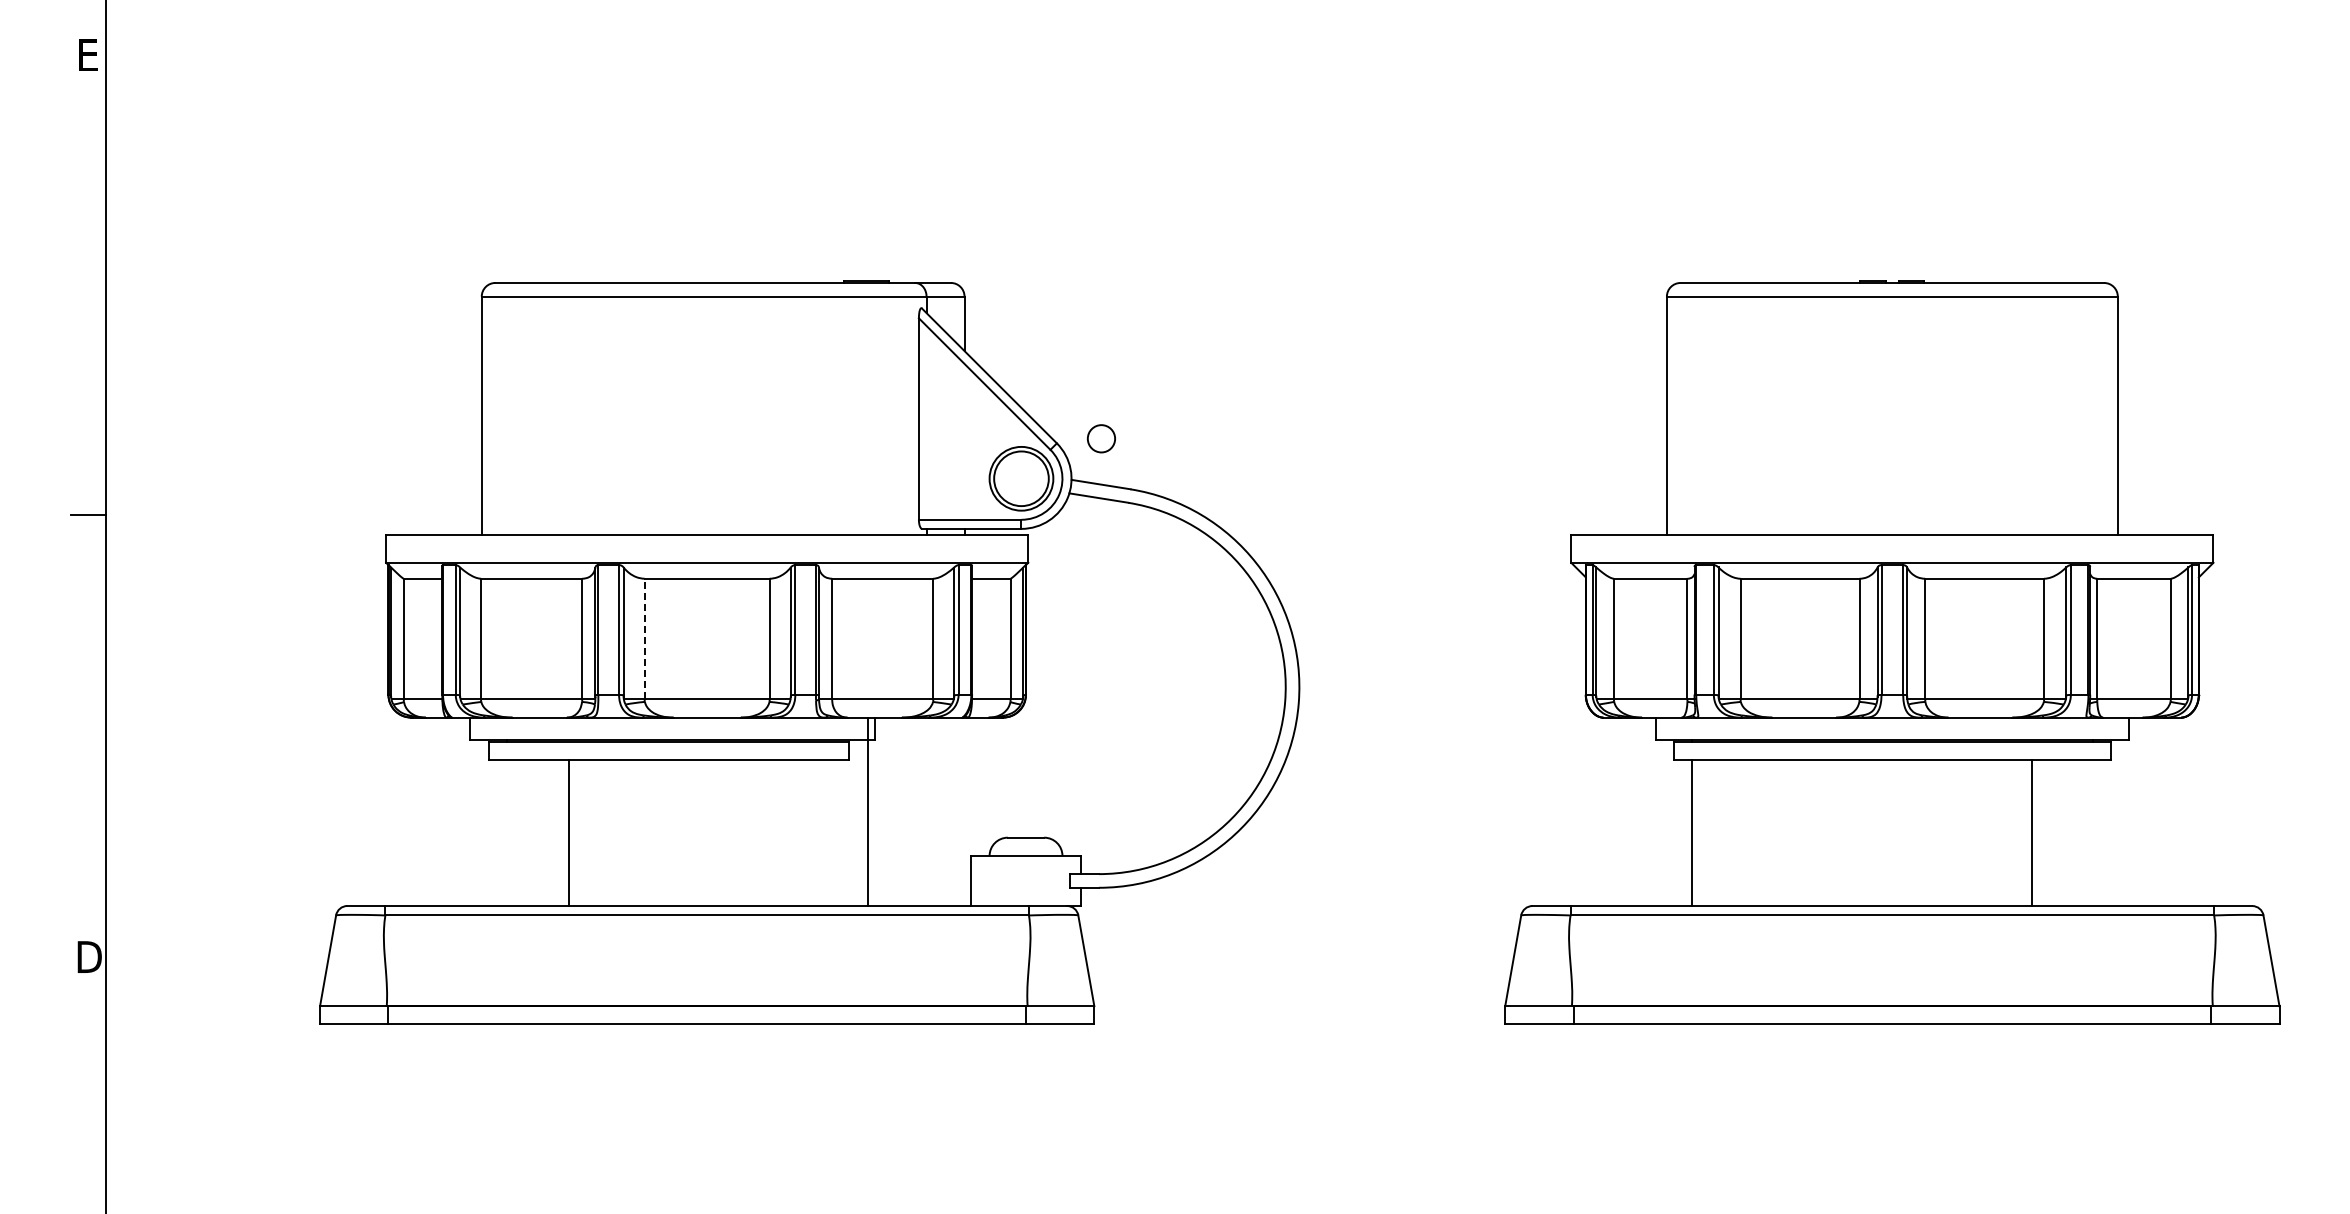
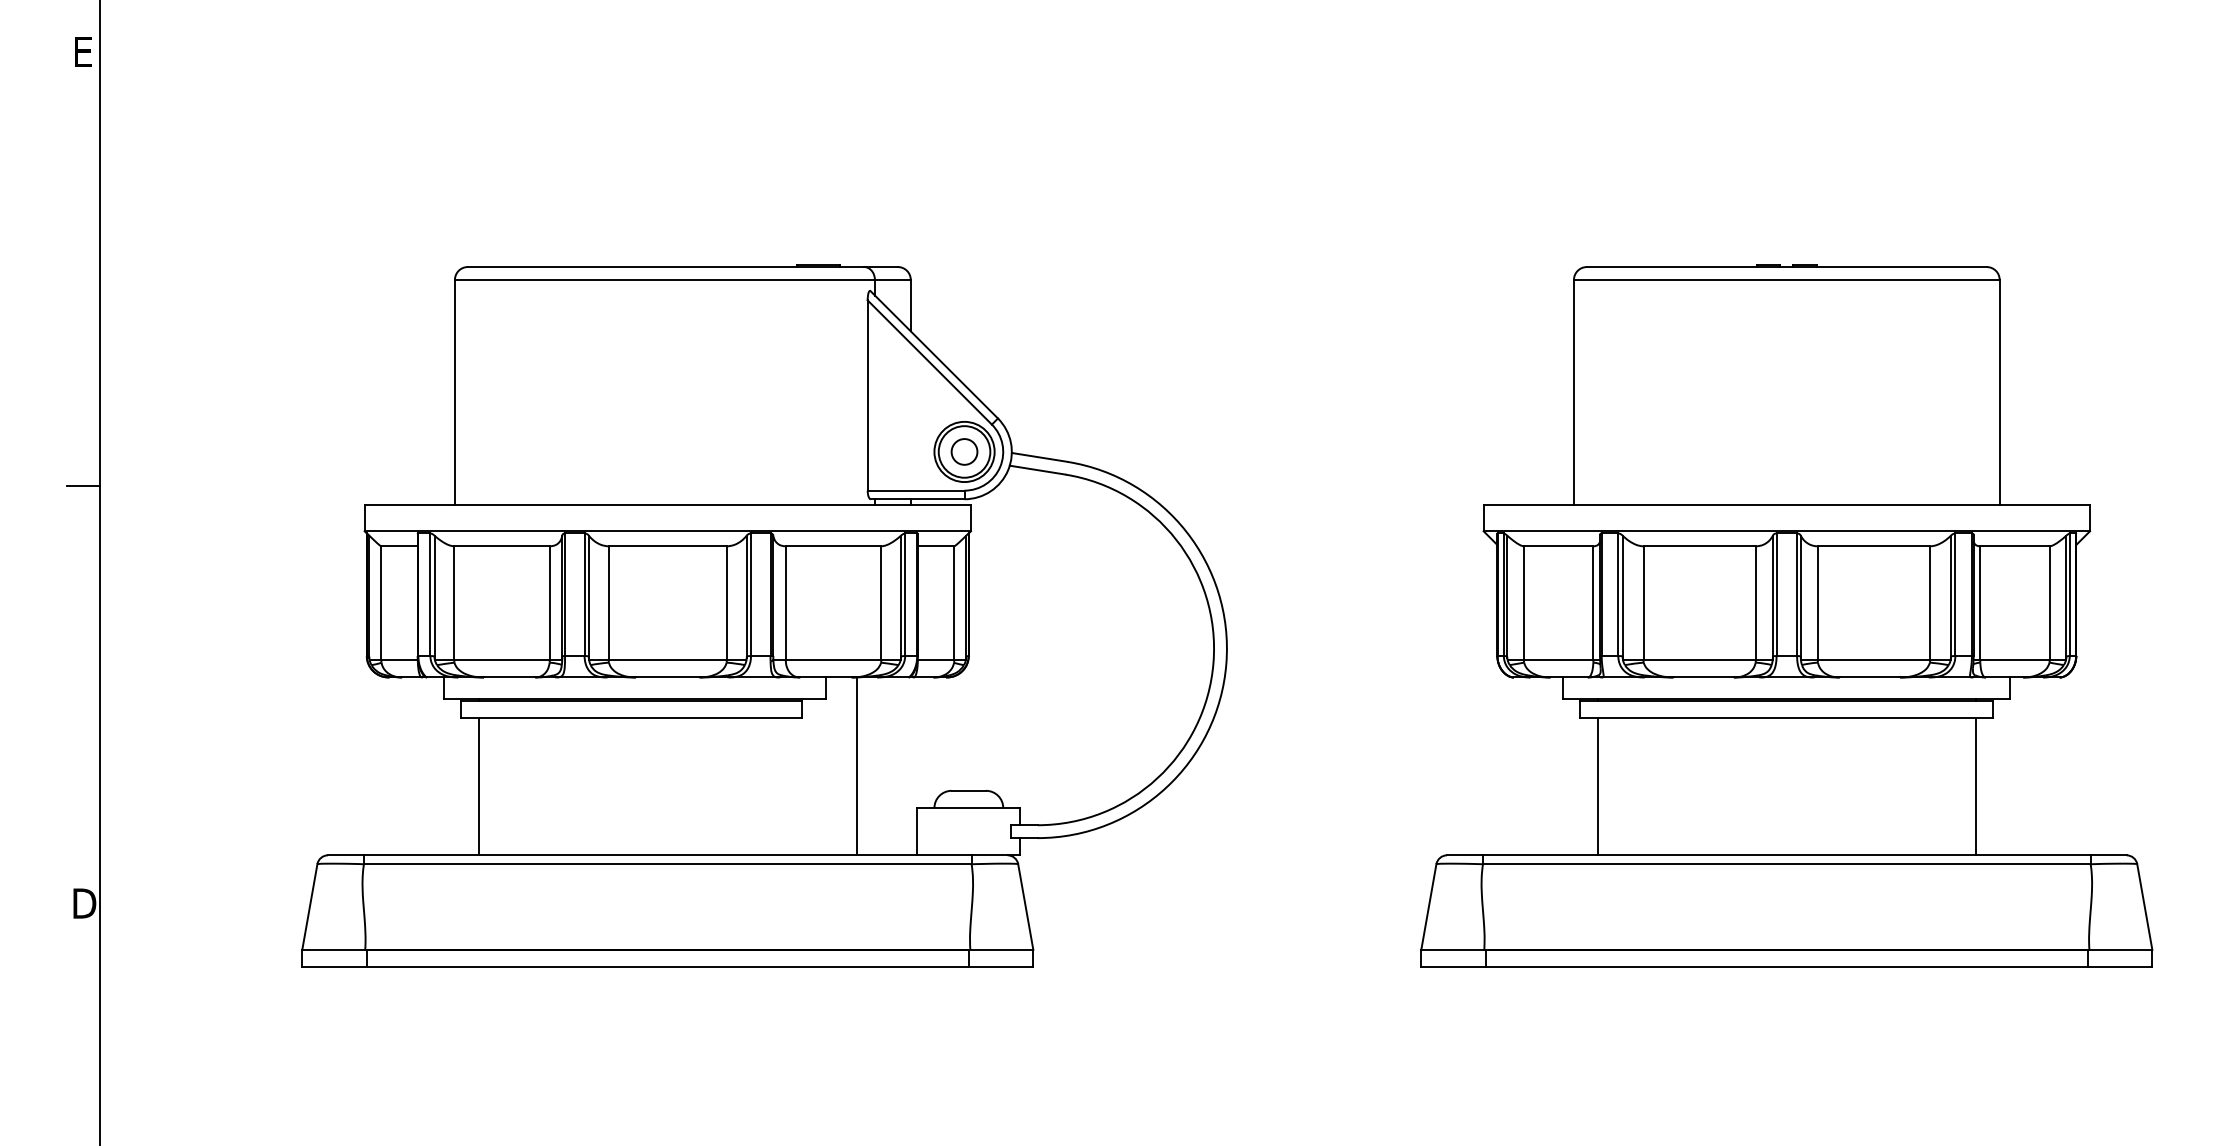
circle: (1100, 438) -> (963, 451), moved
line: (644, 638) -> (608, 602), dashed -> solid
line: (867, 811) -> (856, 766), moved
line: (568, 833) -> (478, 786), moved
line: (2031, 833) -> (1975, 786), moved

